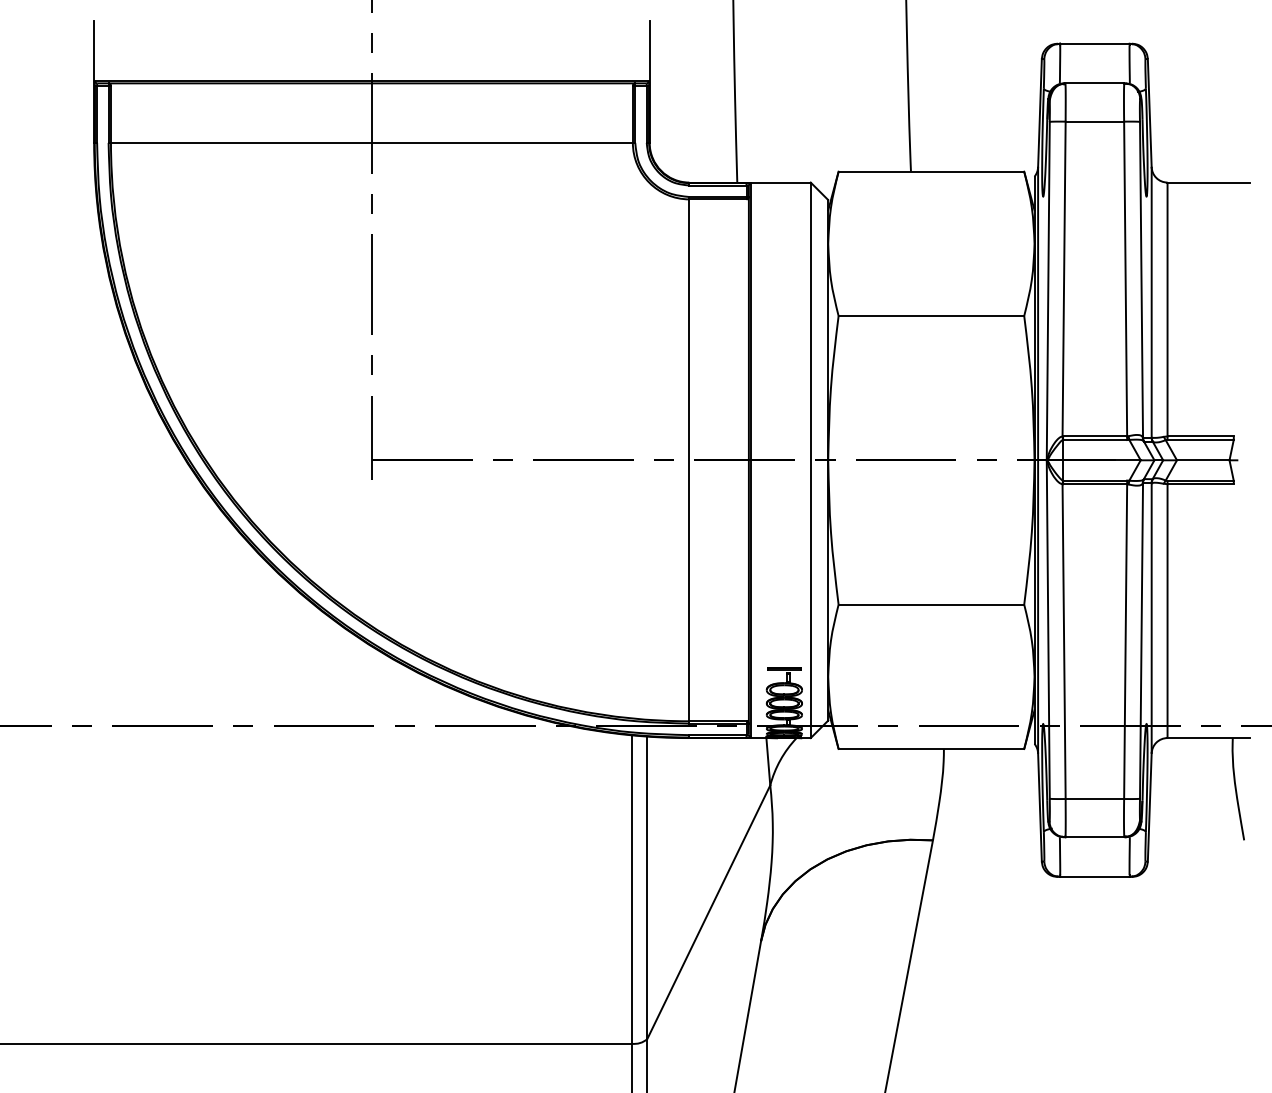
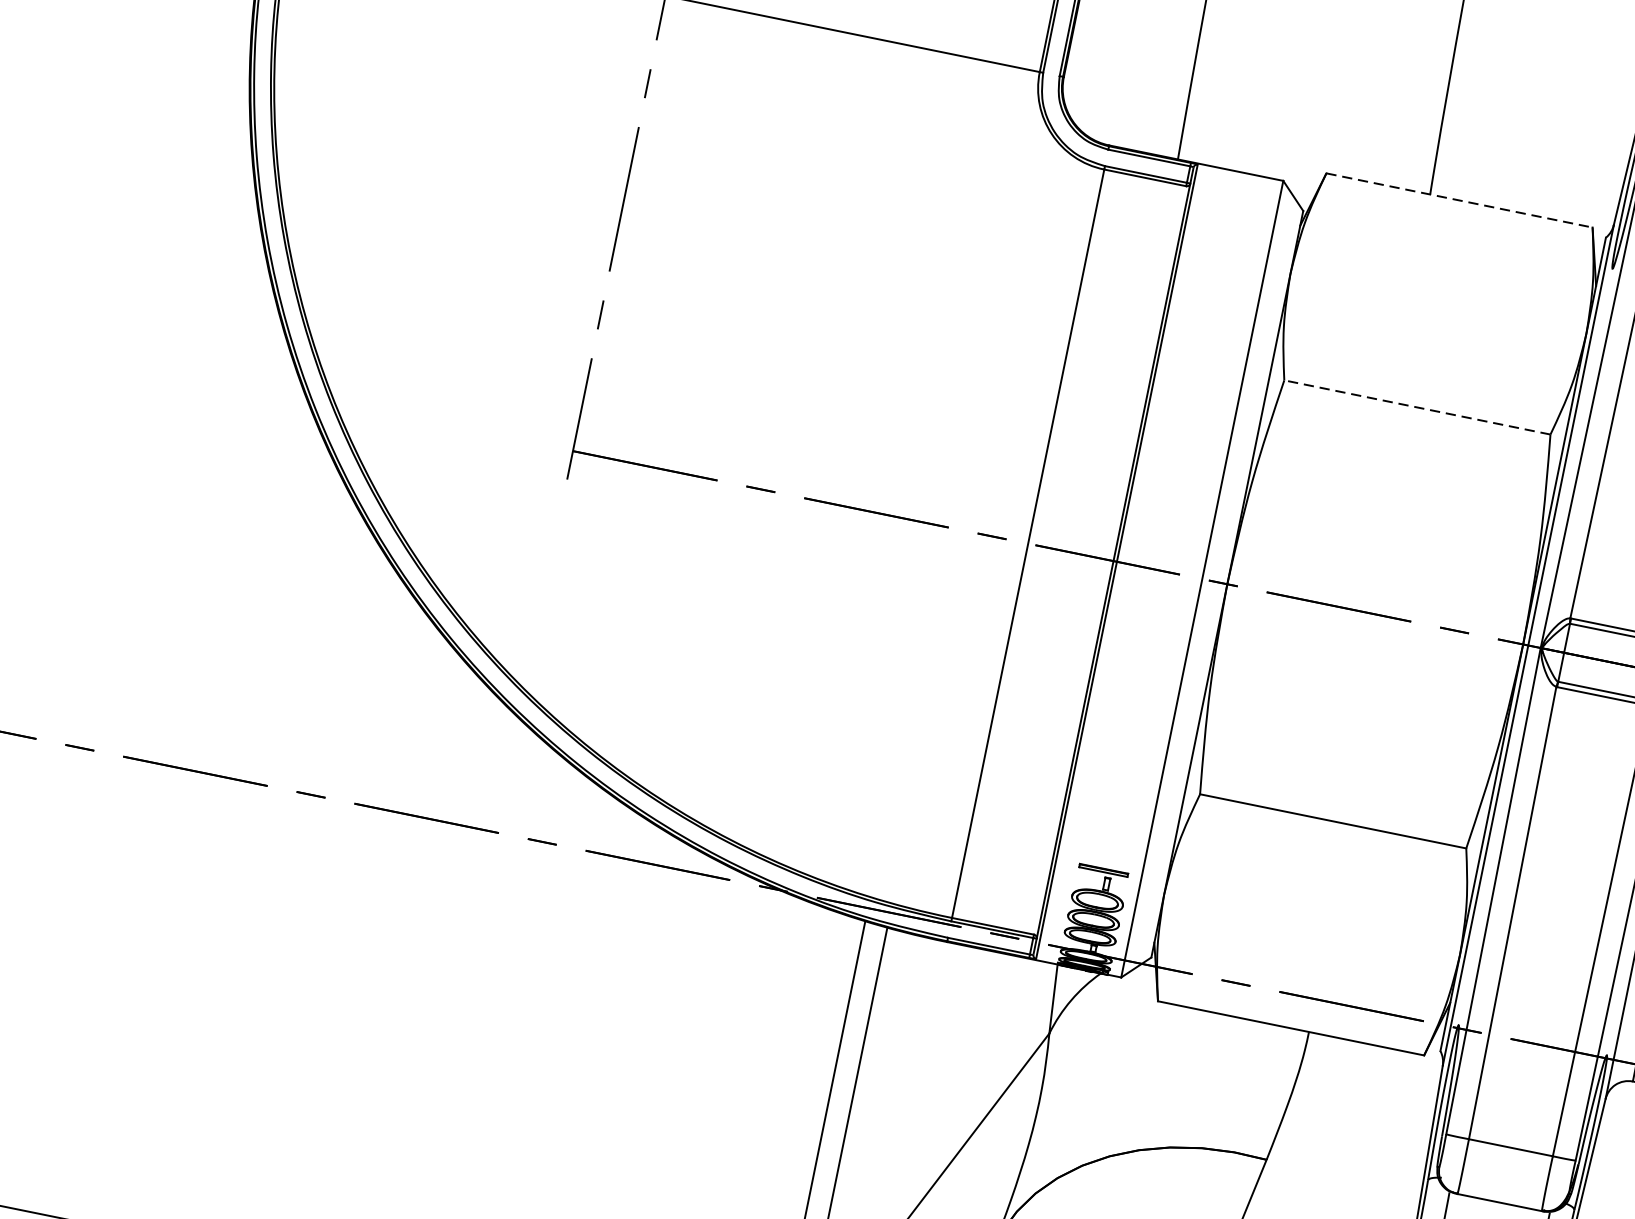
line: (931, 171) -> (1459, 200), solid -> dashed
line: (931, 316) -> (1417, 408), solid -> dashed

